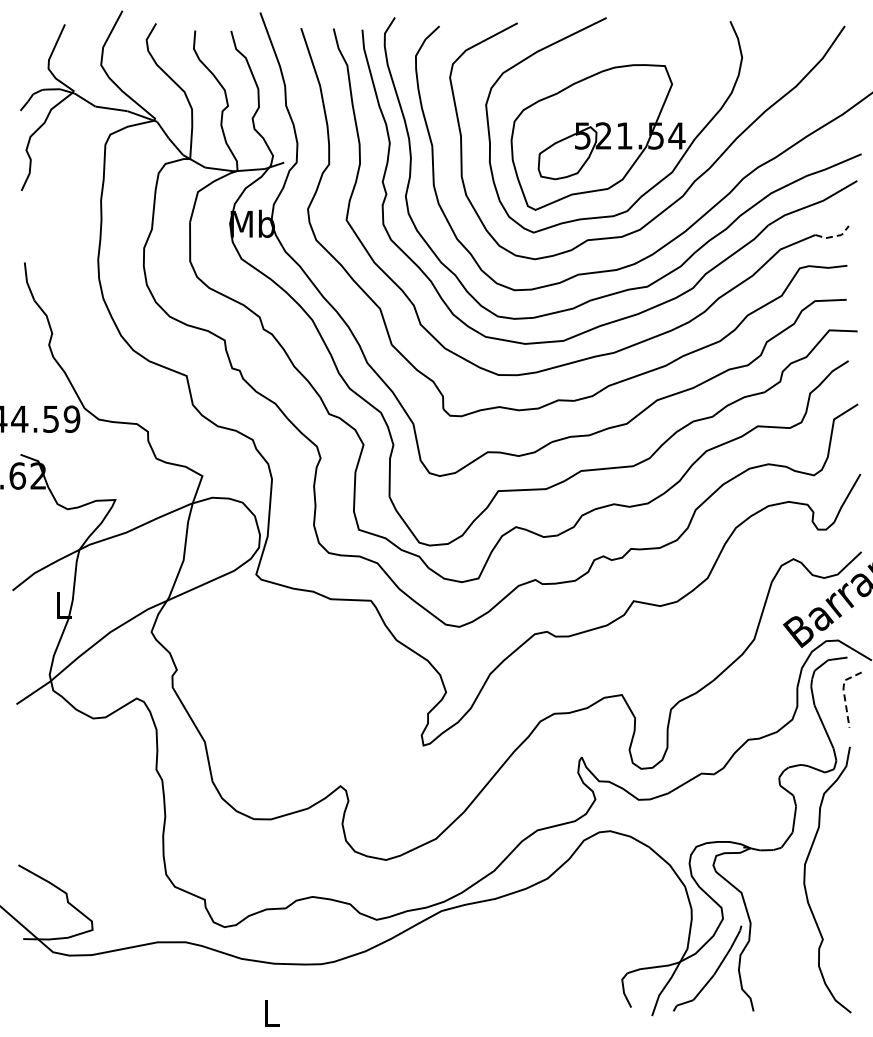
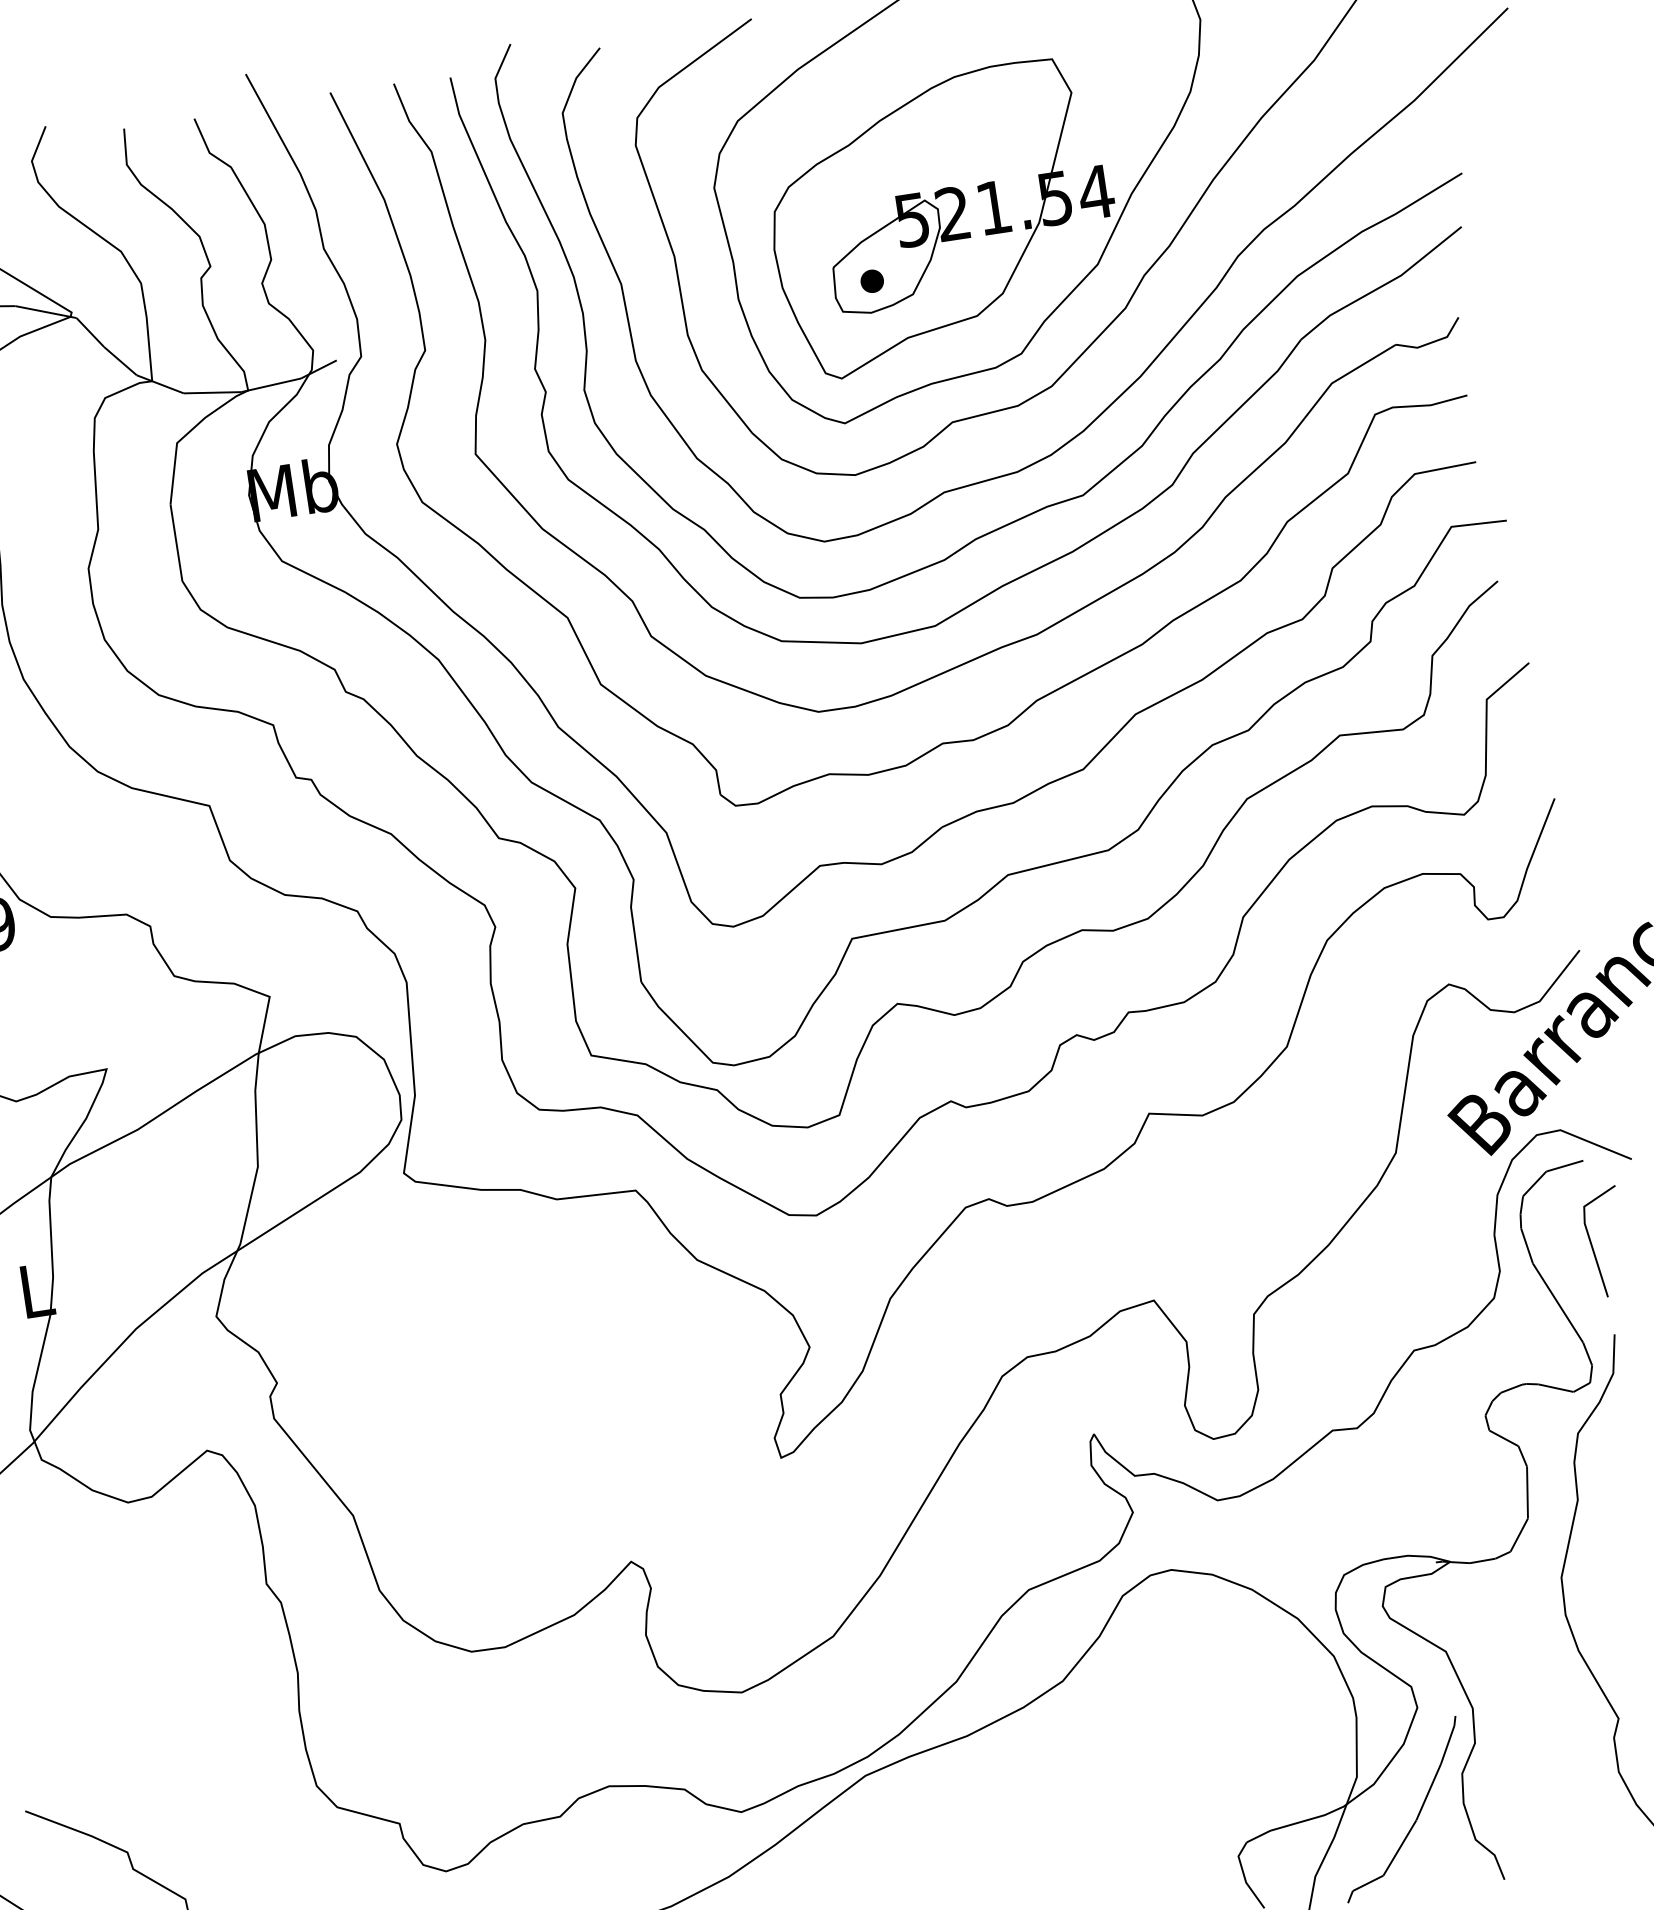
part: (557, 163) -> (870, 281), added
line: (834, 236) -> (1433, 342), dashed -> solid
line: (844, 693) -> (1588, 1231), dashed -> solid

